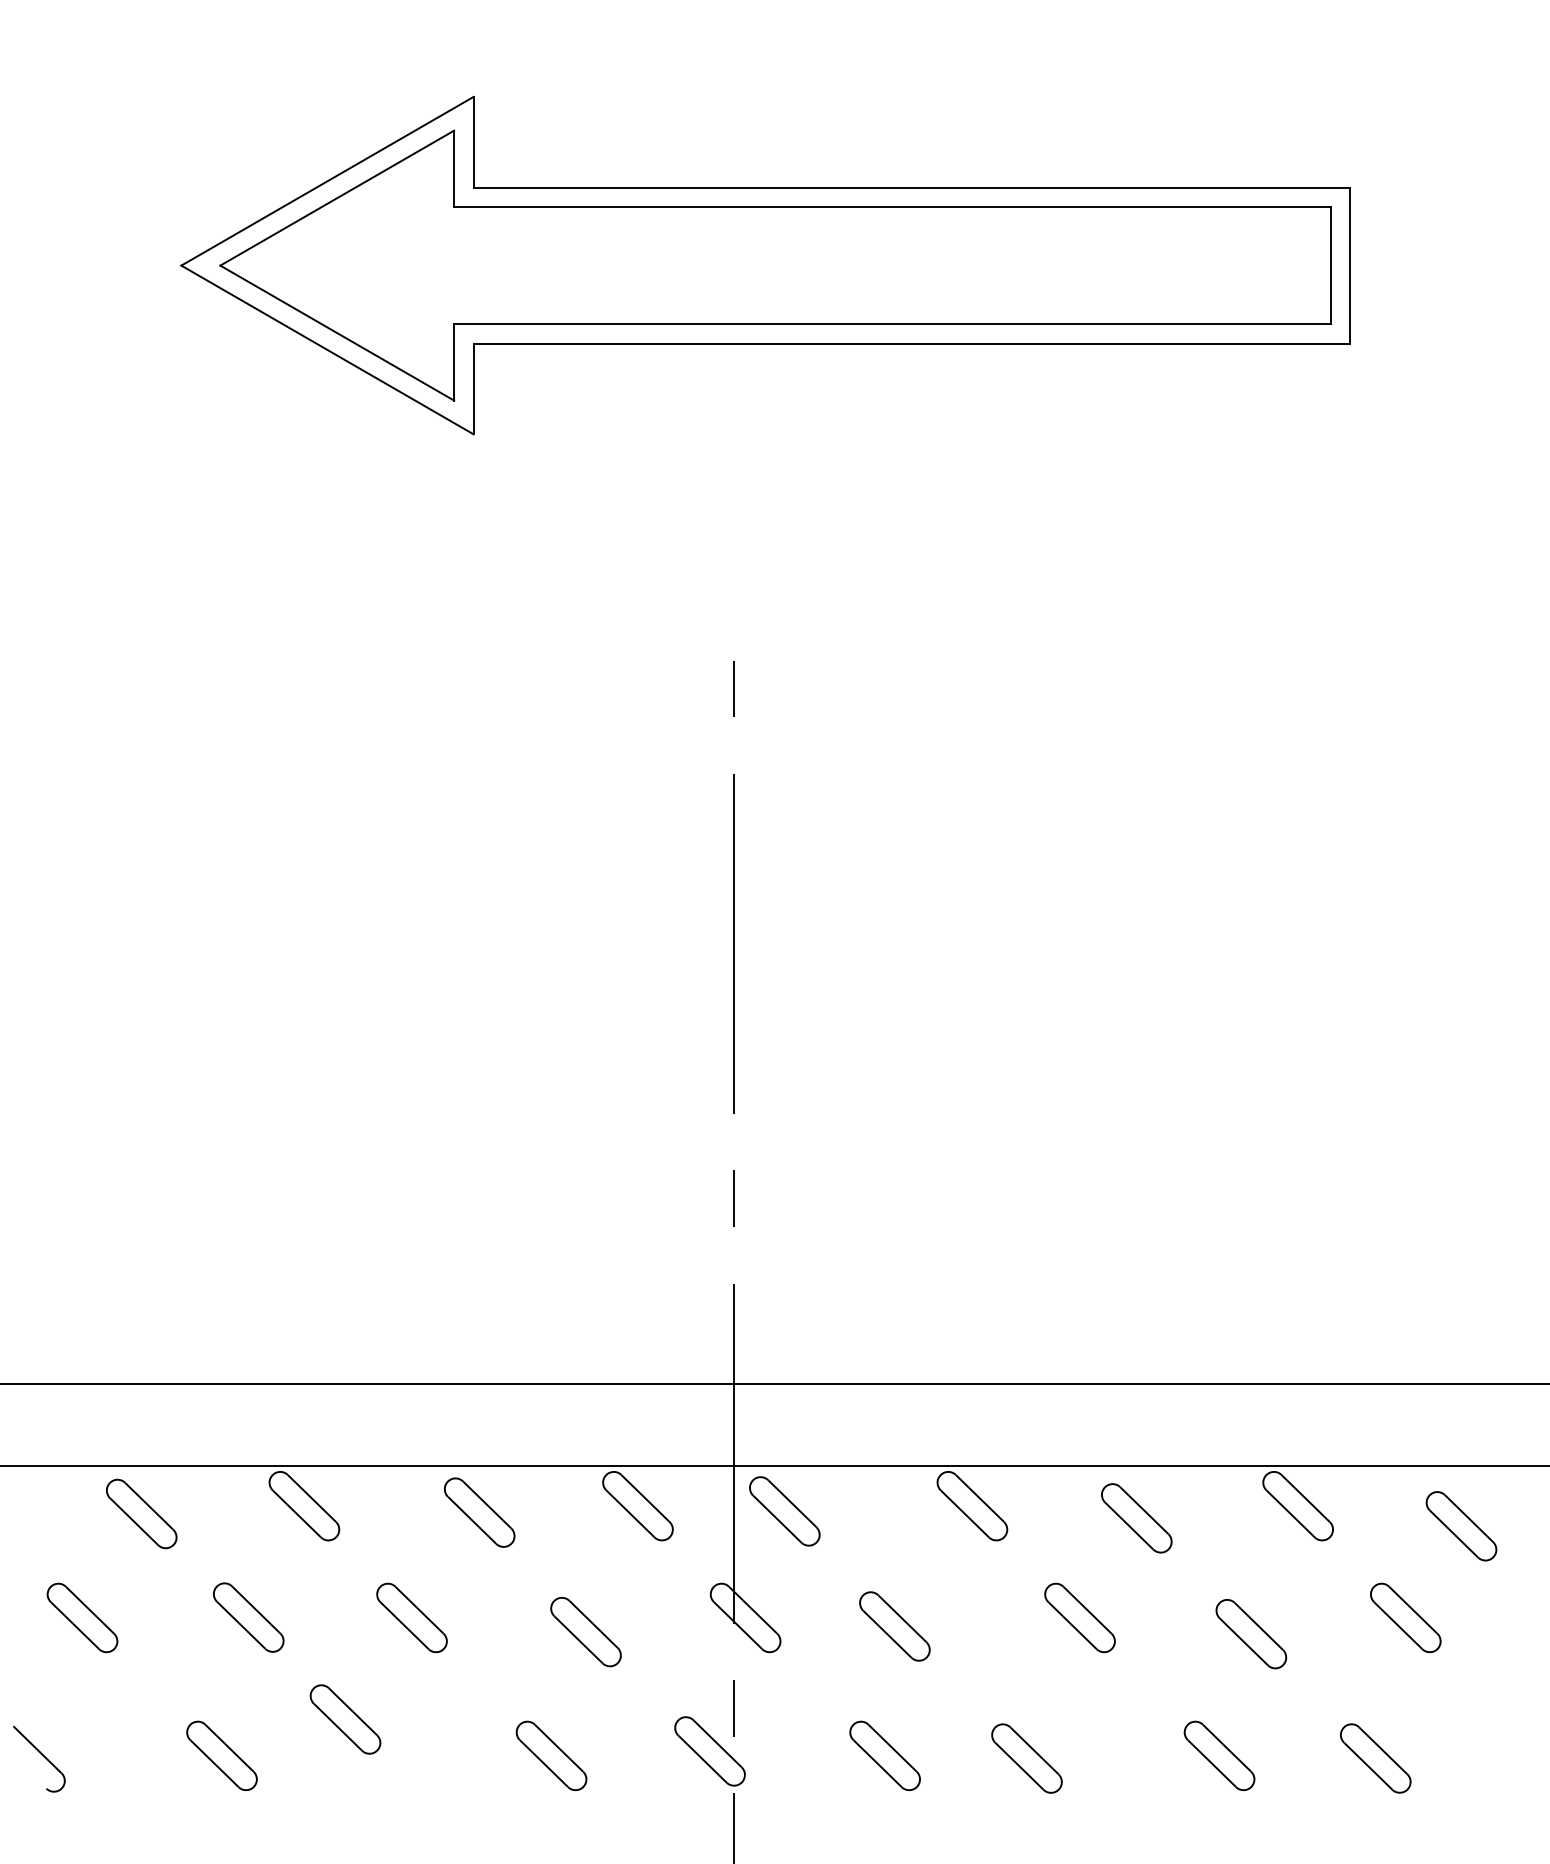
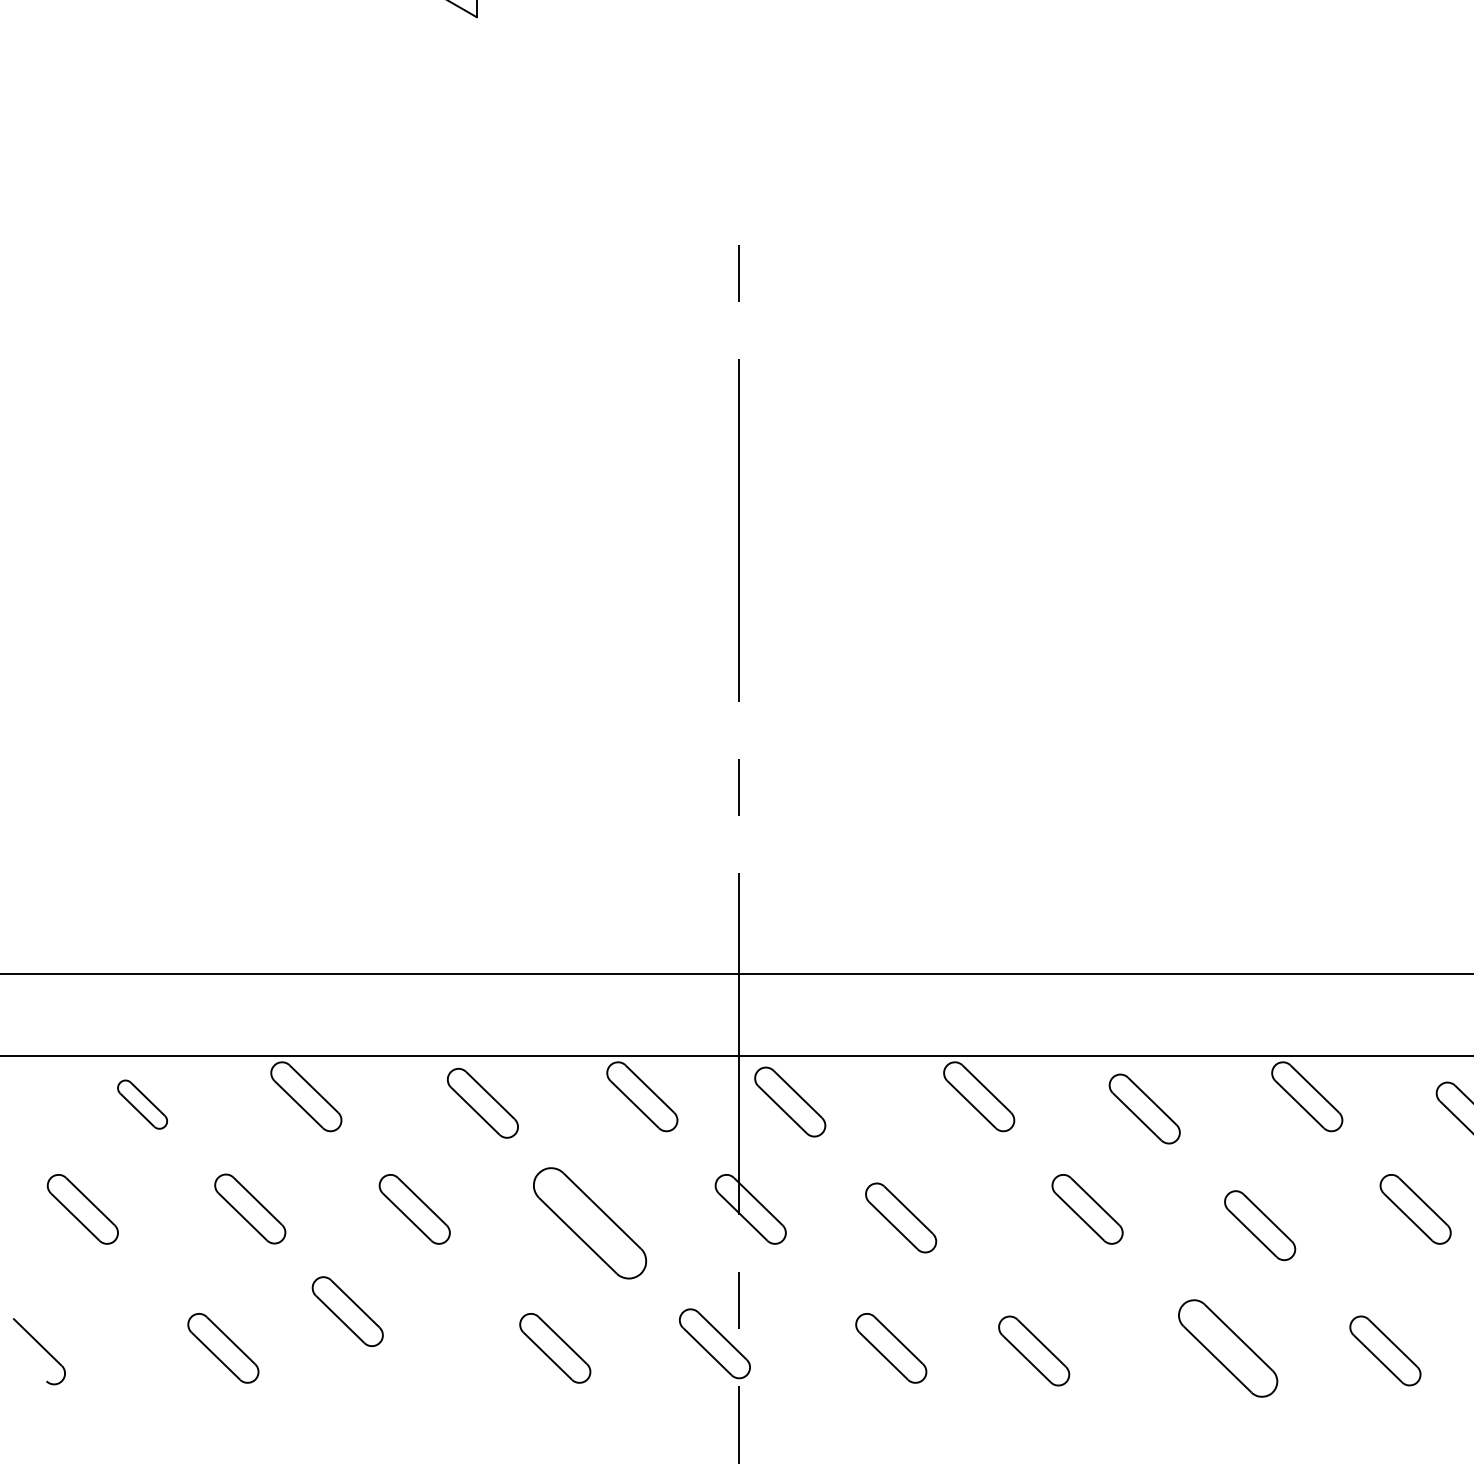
part: (141, 1513) -> (142, 1104), size x0.7
part: (585, 1632) -> (589, 1224), size x1.6
part: (1219, 1755) -> (1228, 1347), size x1.4

